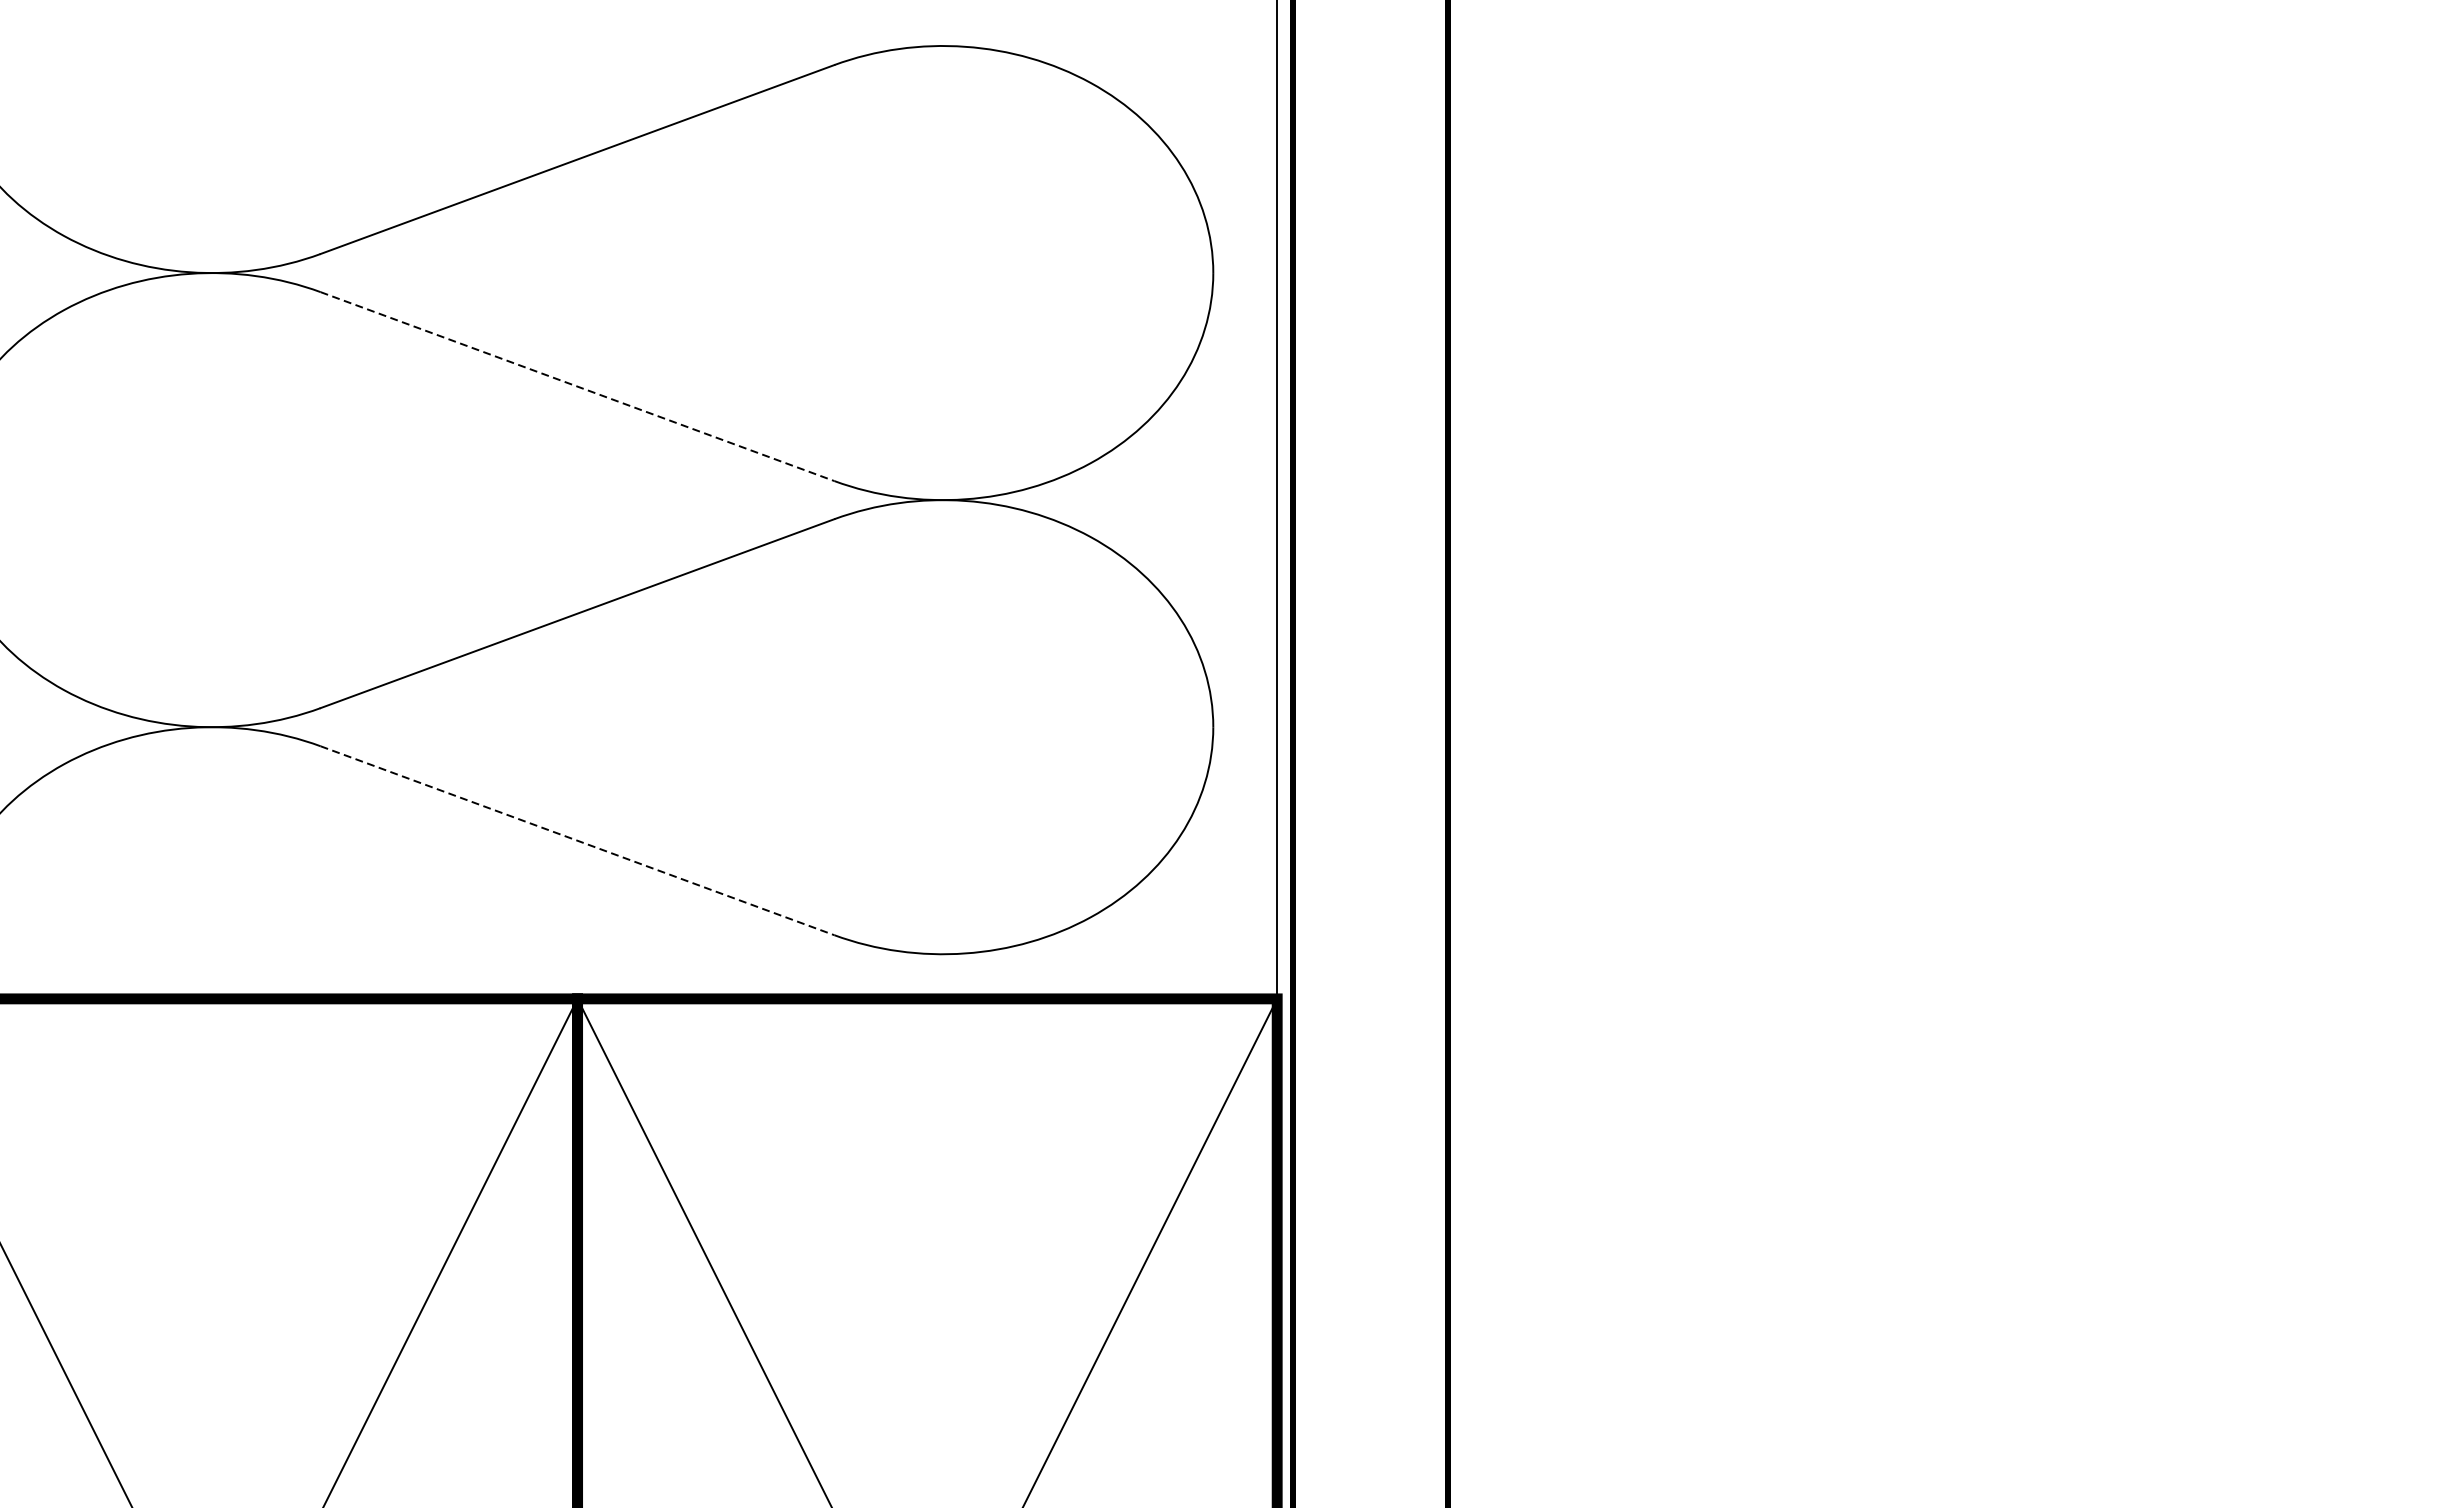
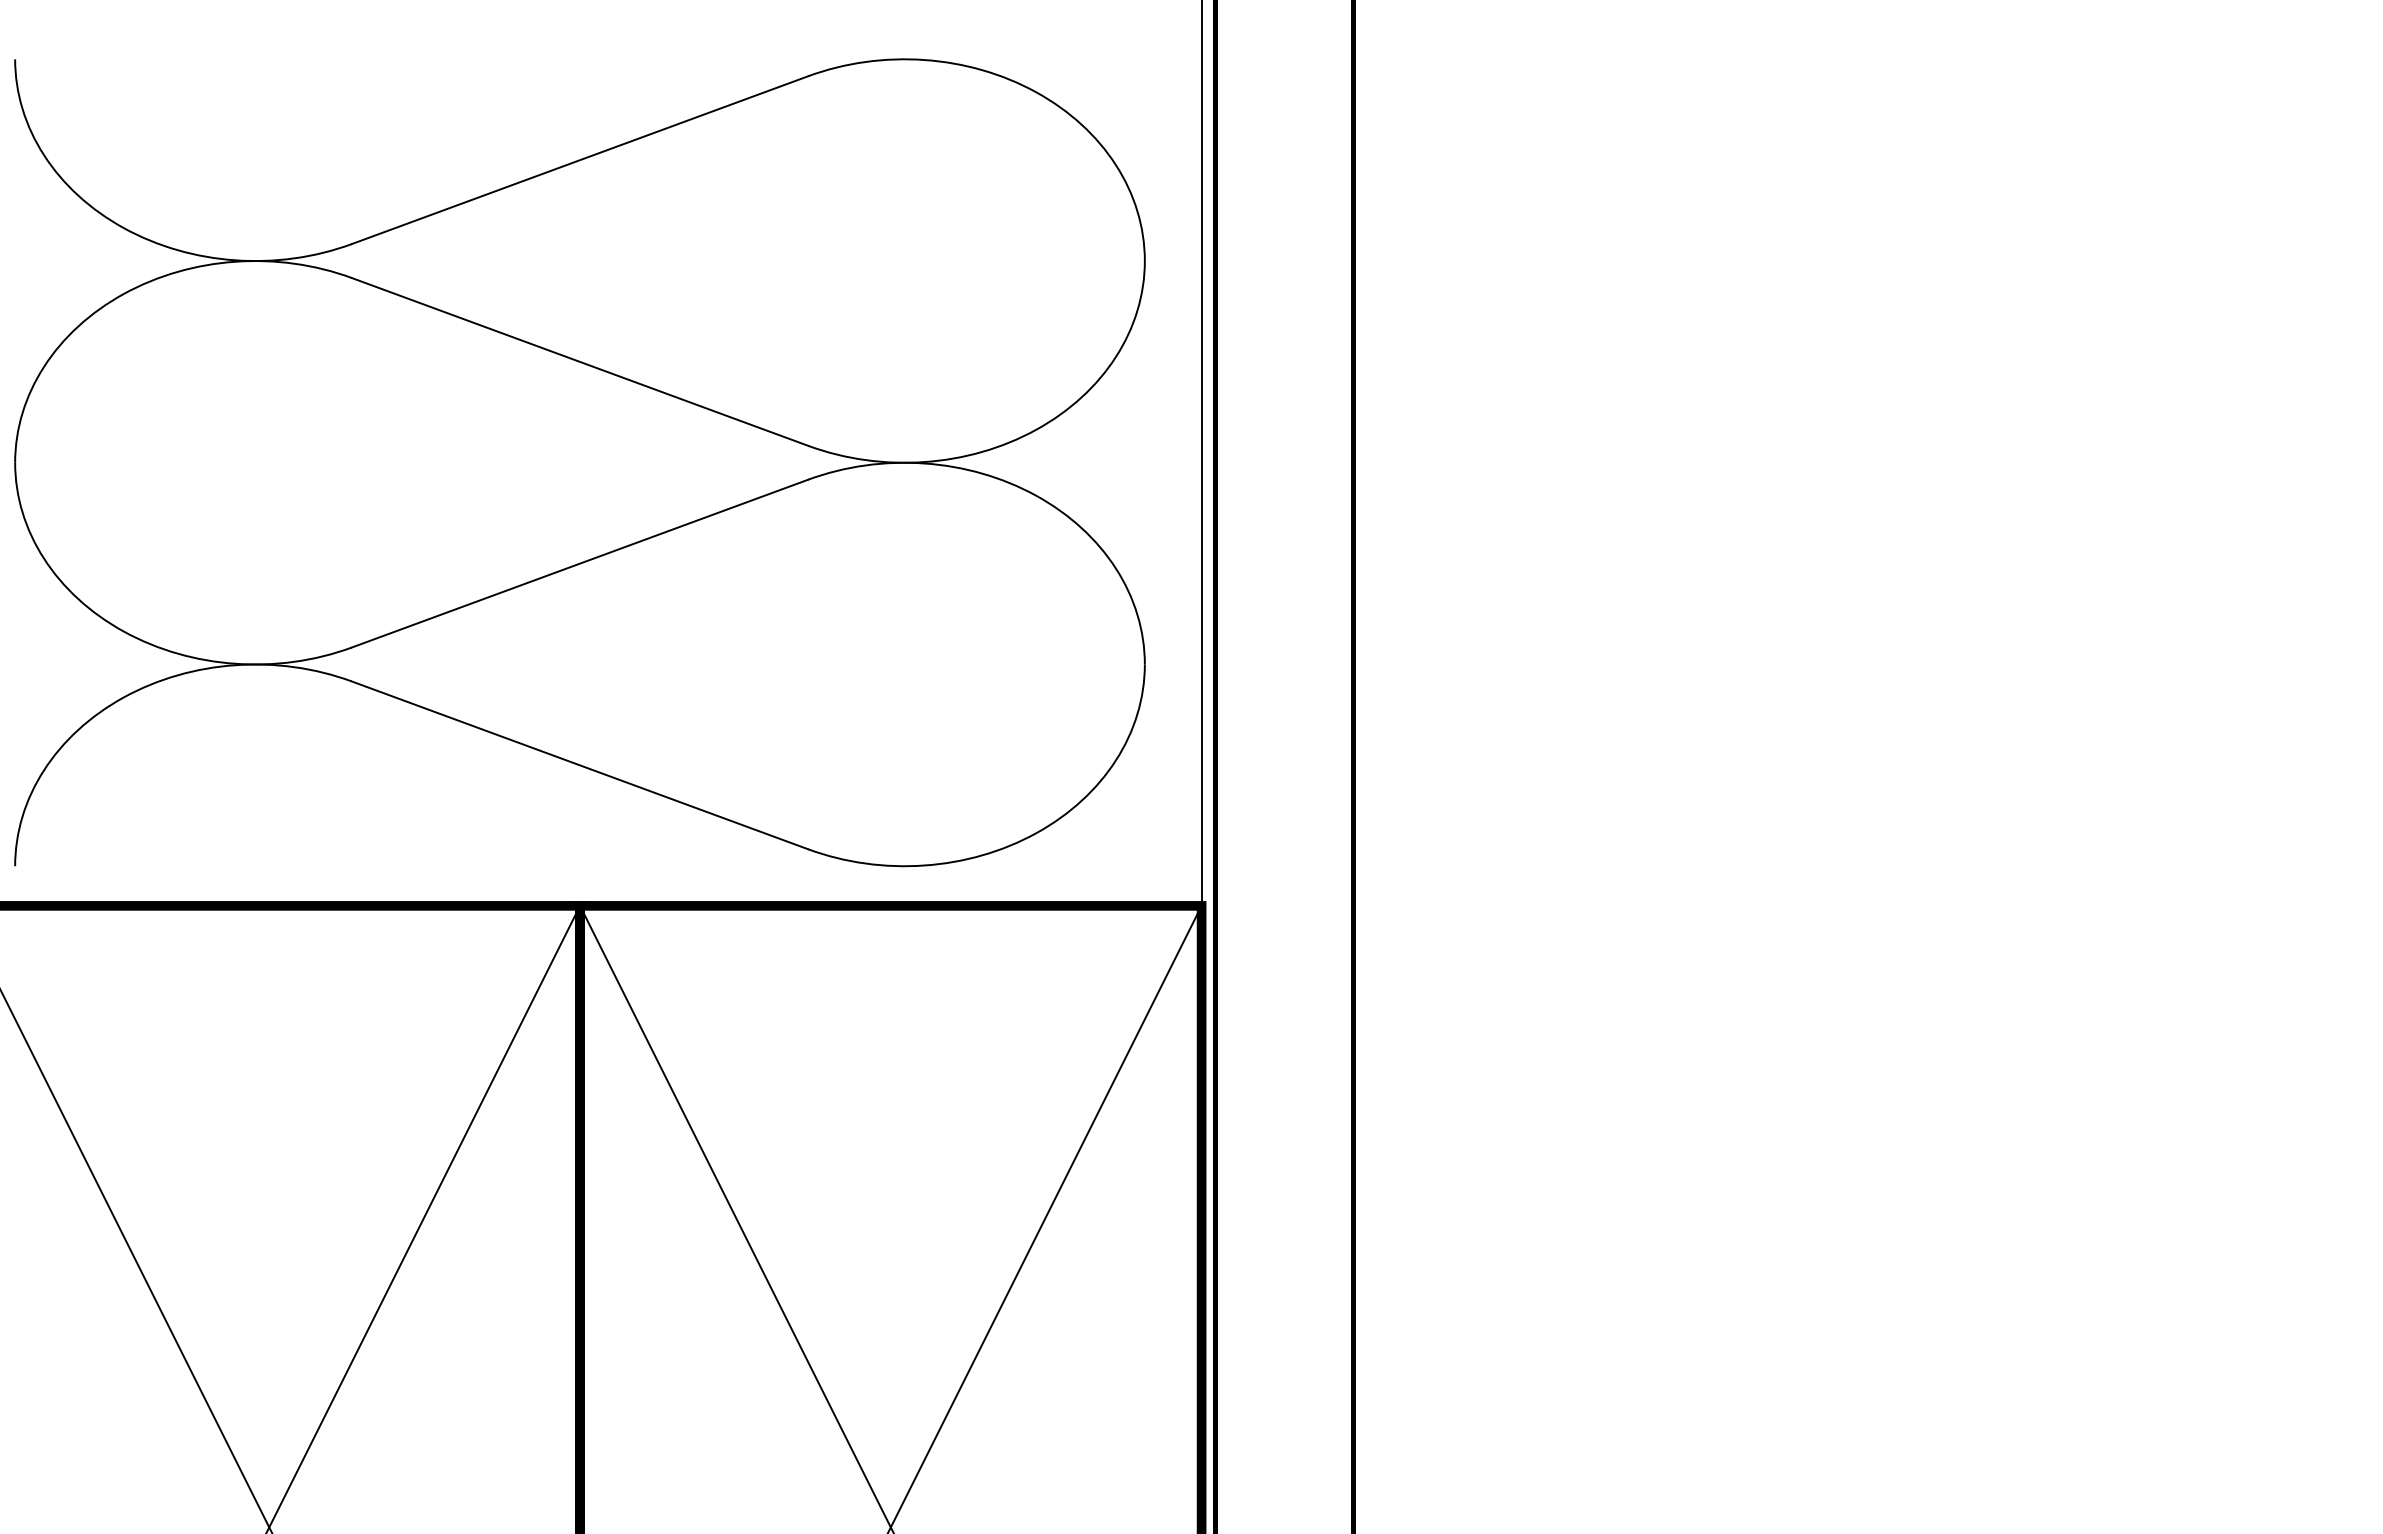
line: (578, 387) -> (580, 362), dashed -> solid
line: (578, 840) -> (580, 765), dashed -> solid

